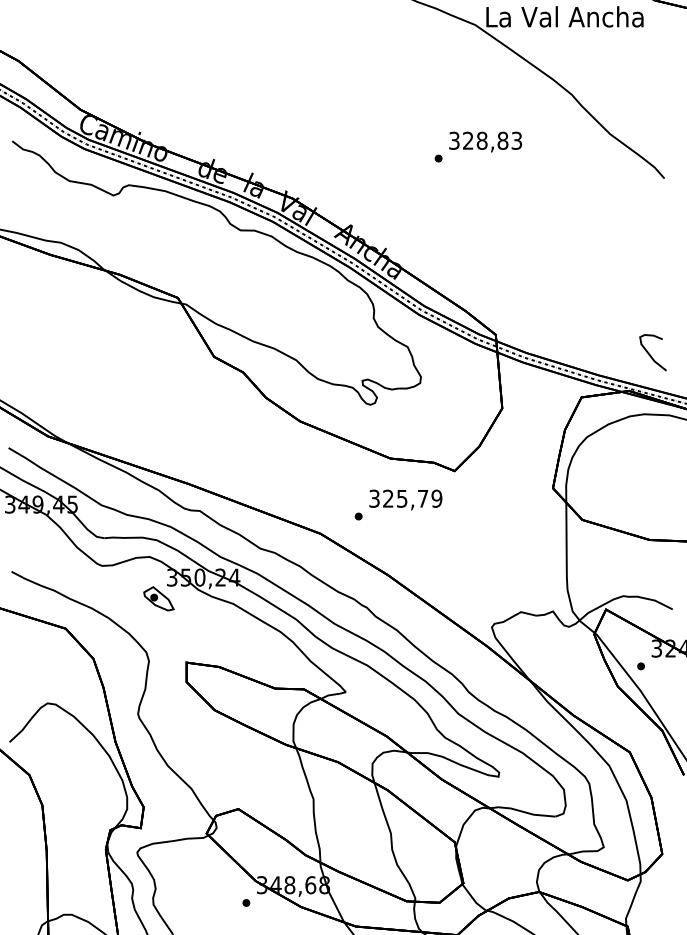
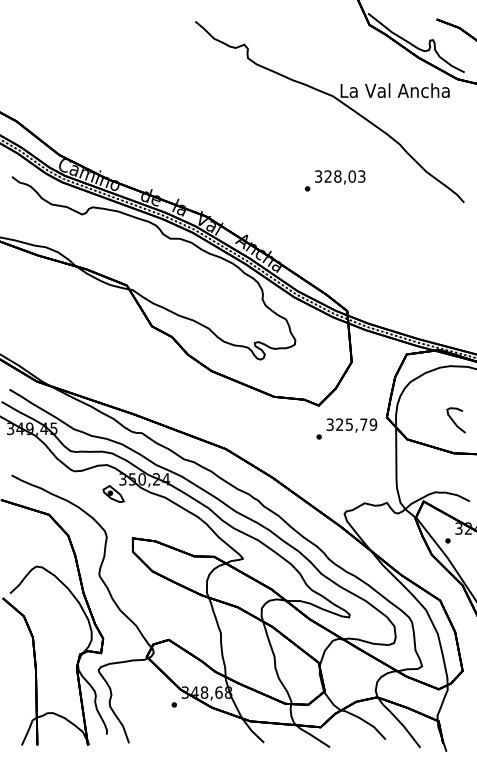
text: (501, 140) -> (351, 176), 328,83 -> 328,03
curve: (650, 354) -> (454, 421), moved
text: (398, 504) -> (346, 428), moved

